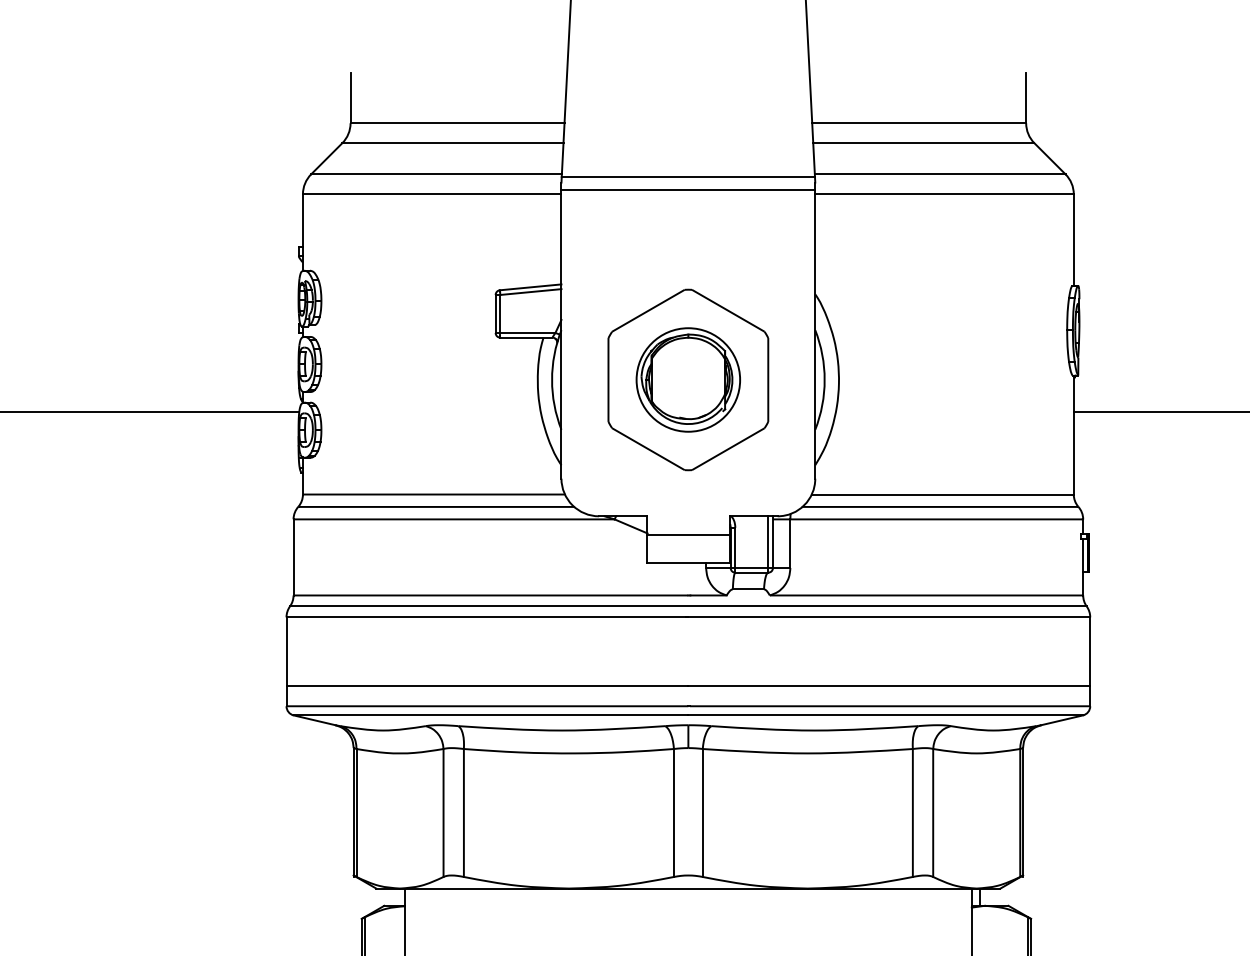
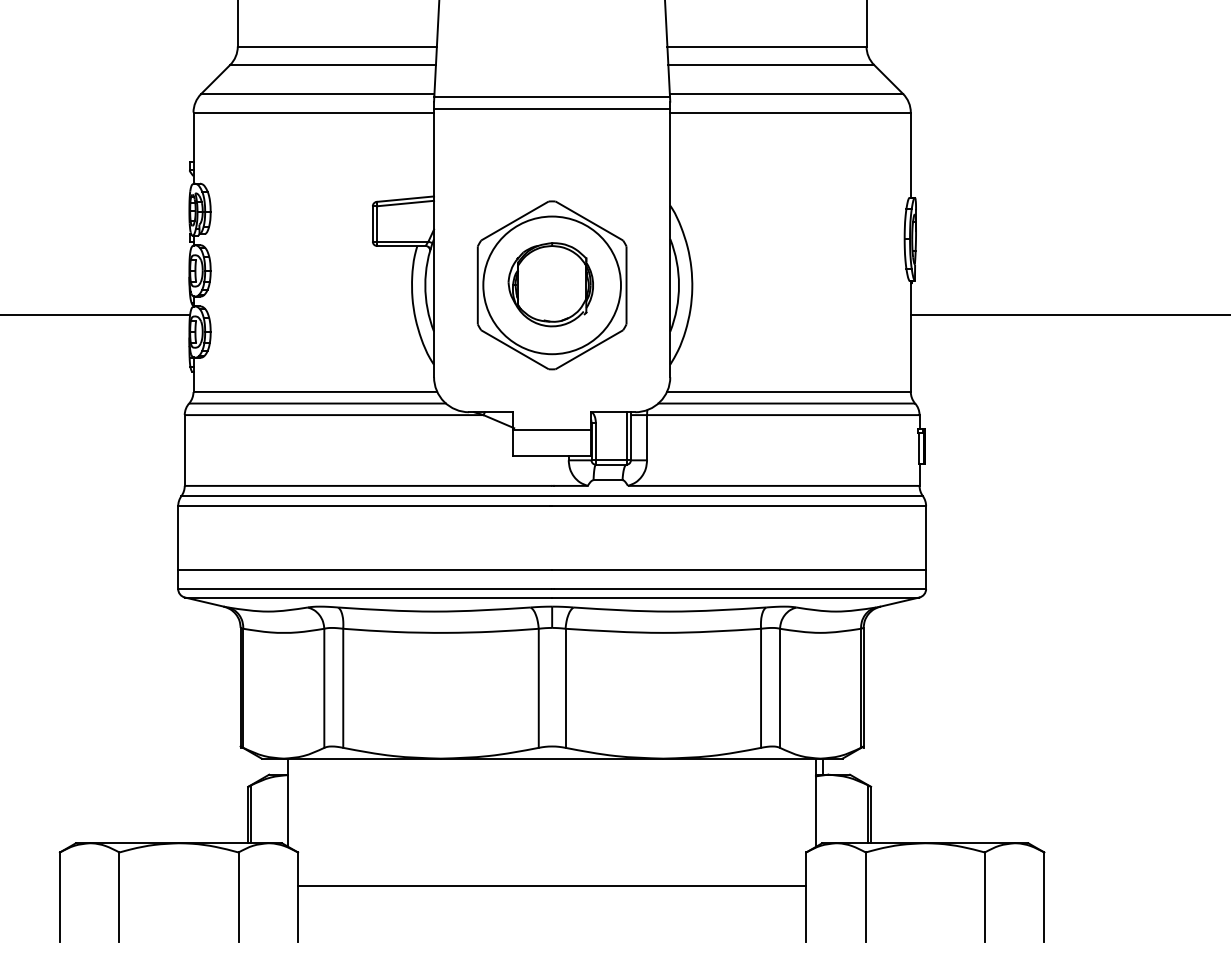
circle: (687, 380) -> (551, 285), size x1.43

